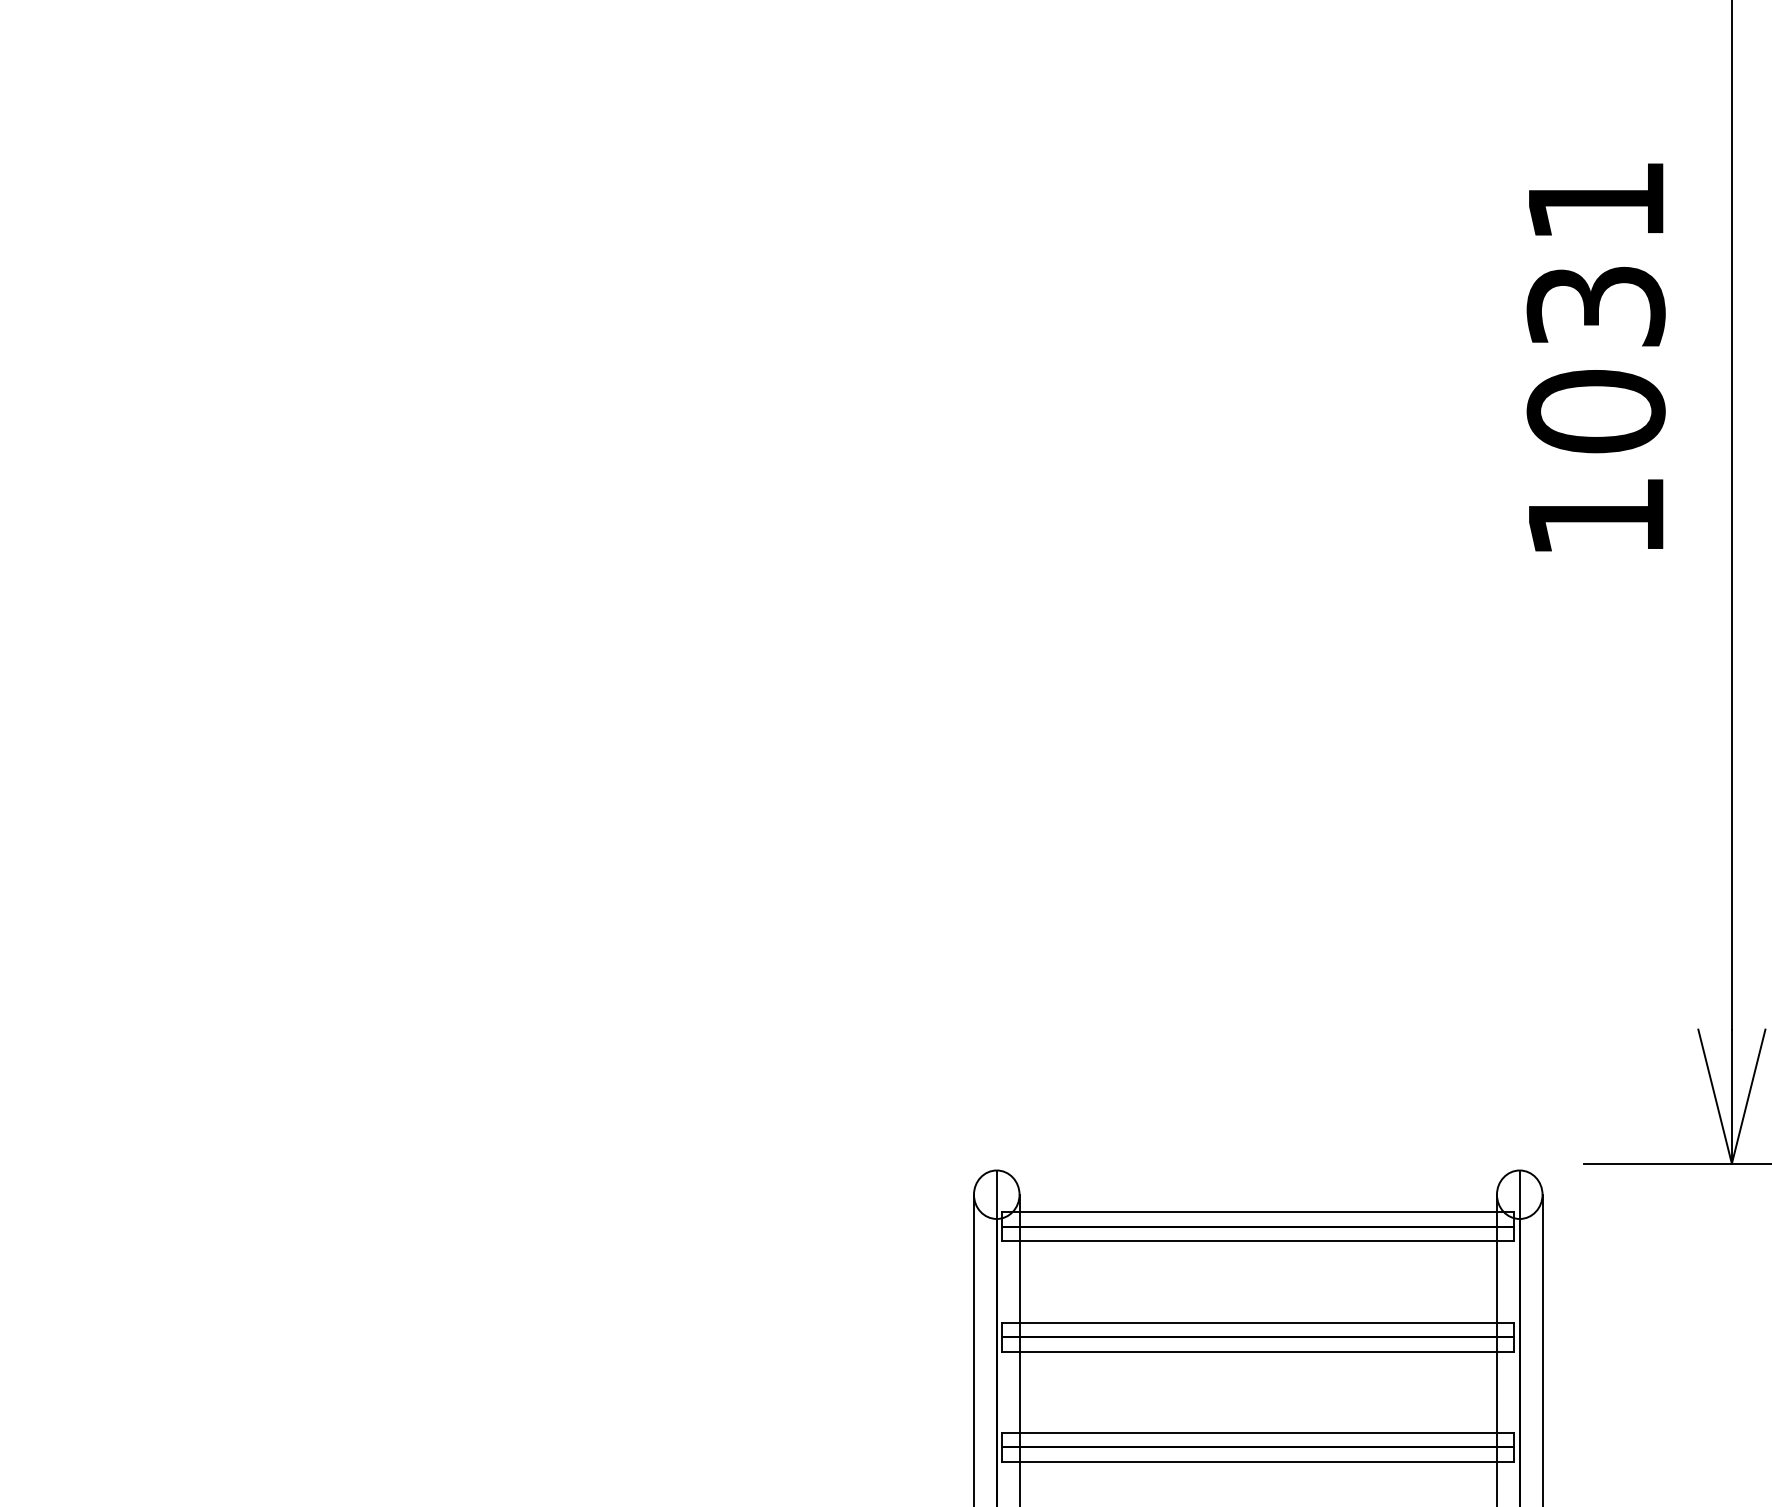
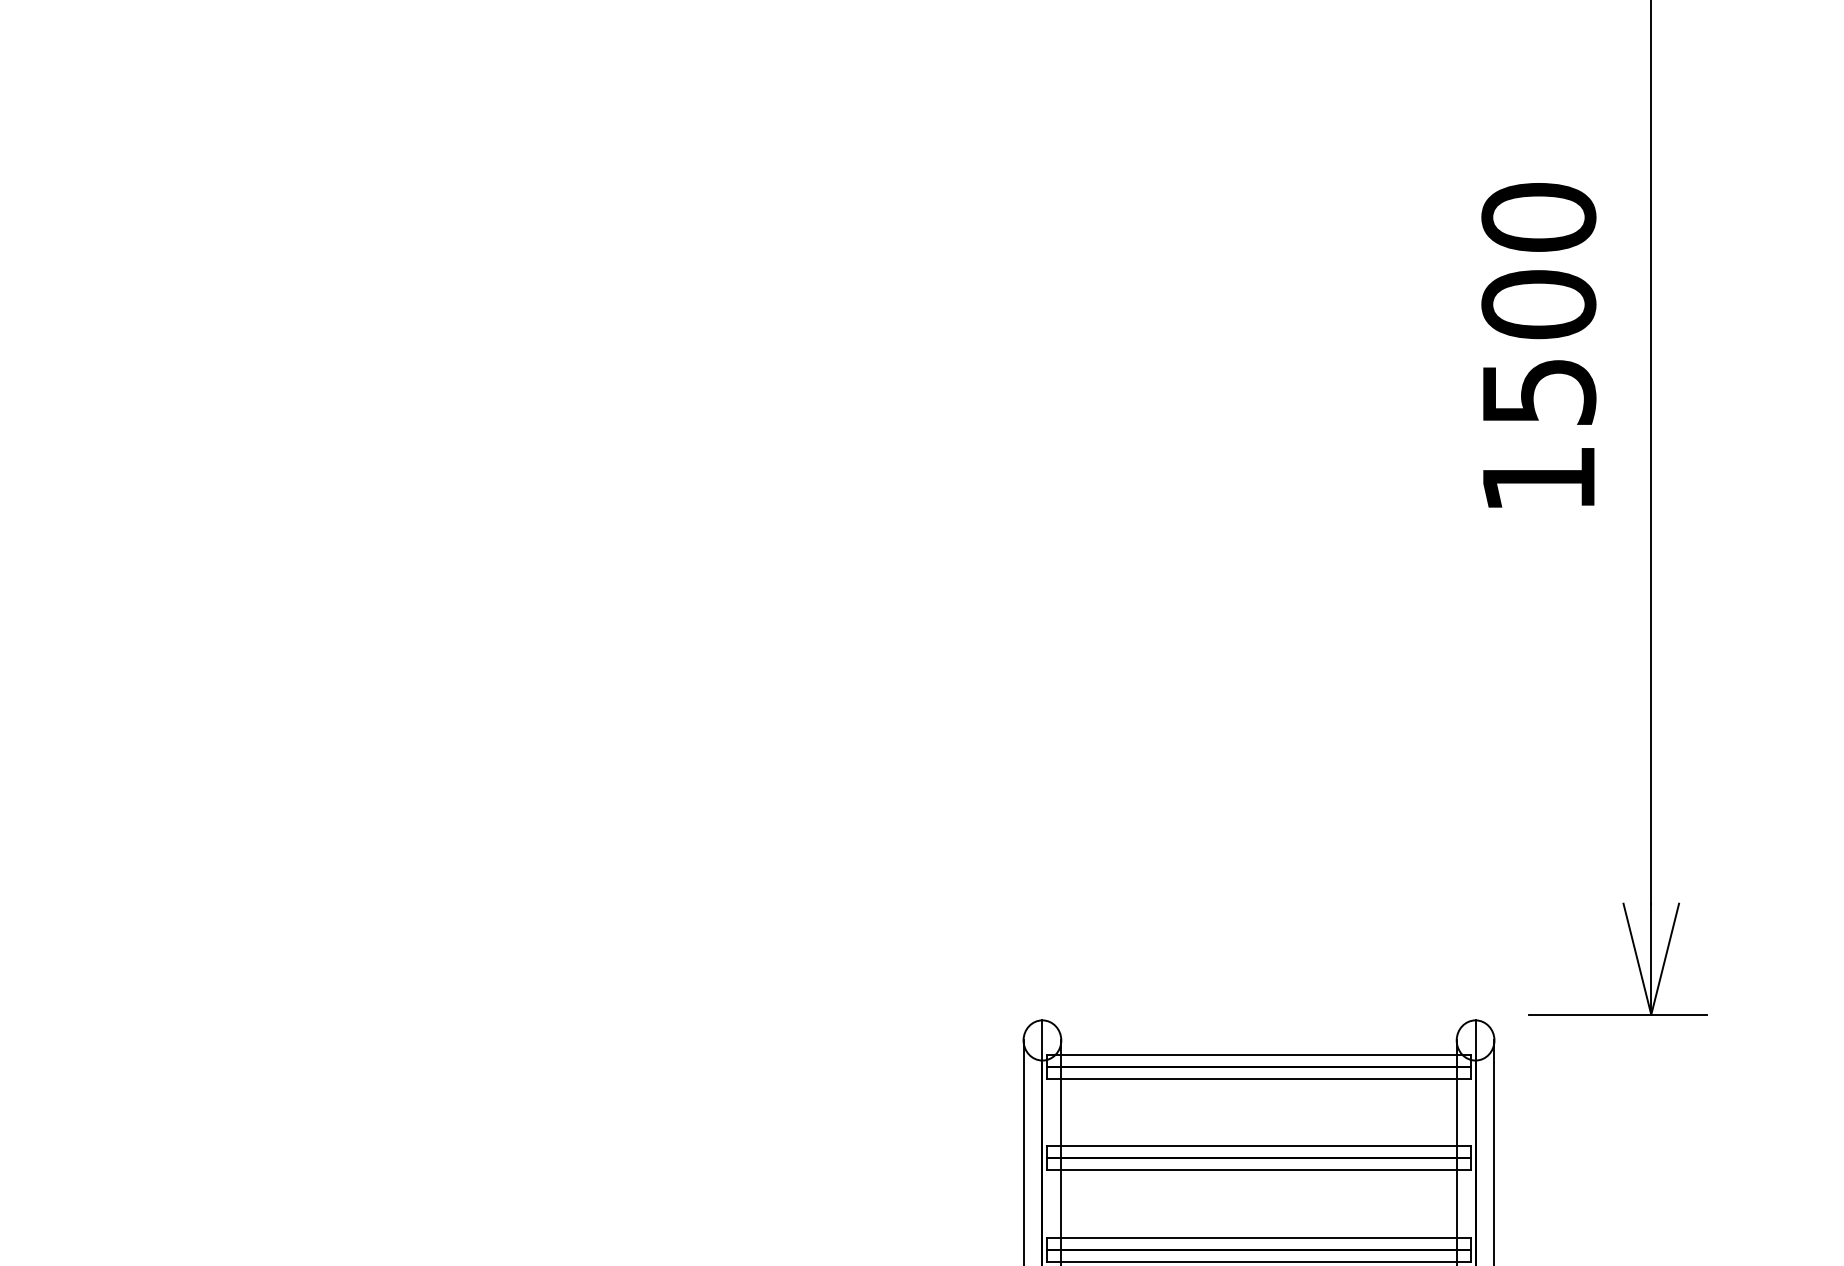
text: (1595, 306) -> (1538, 304), 1031 -> 1500

